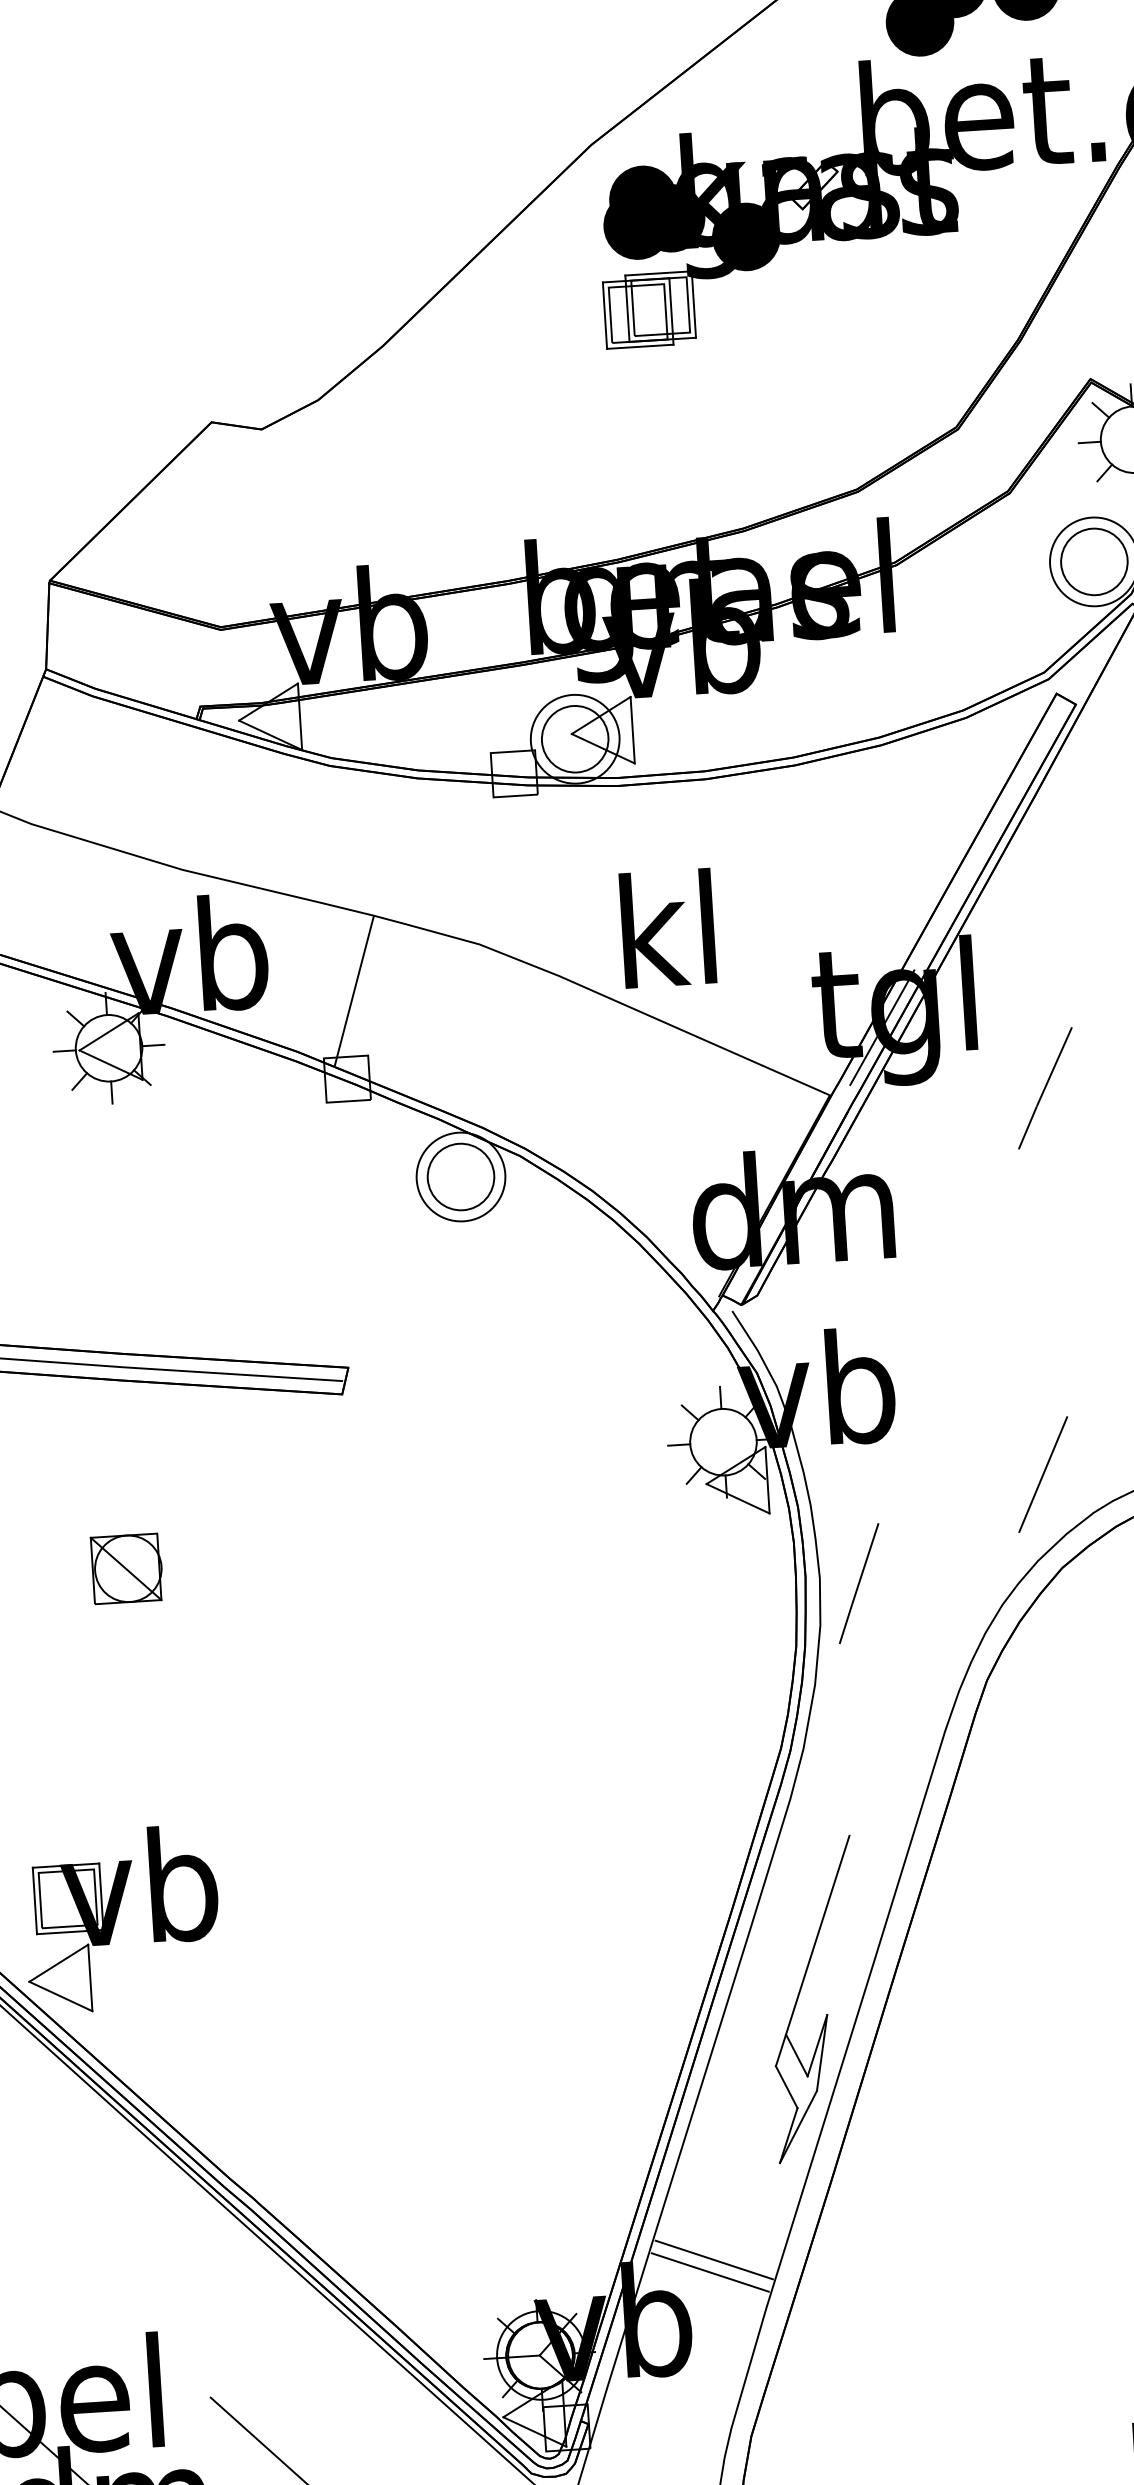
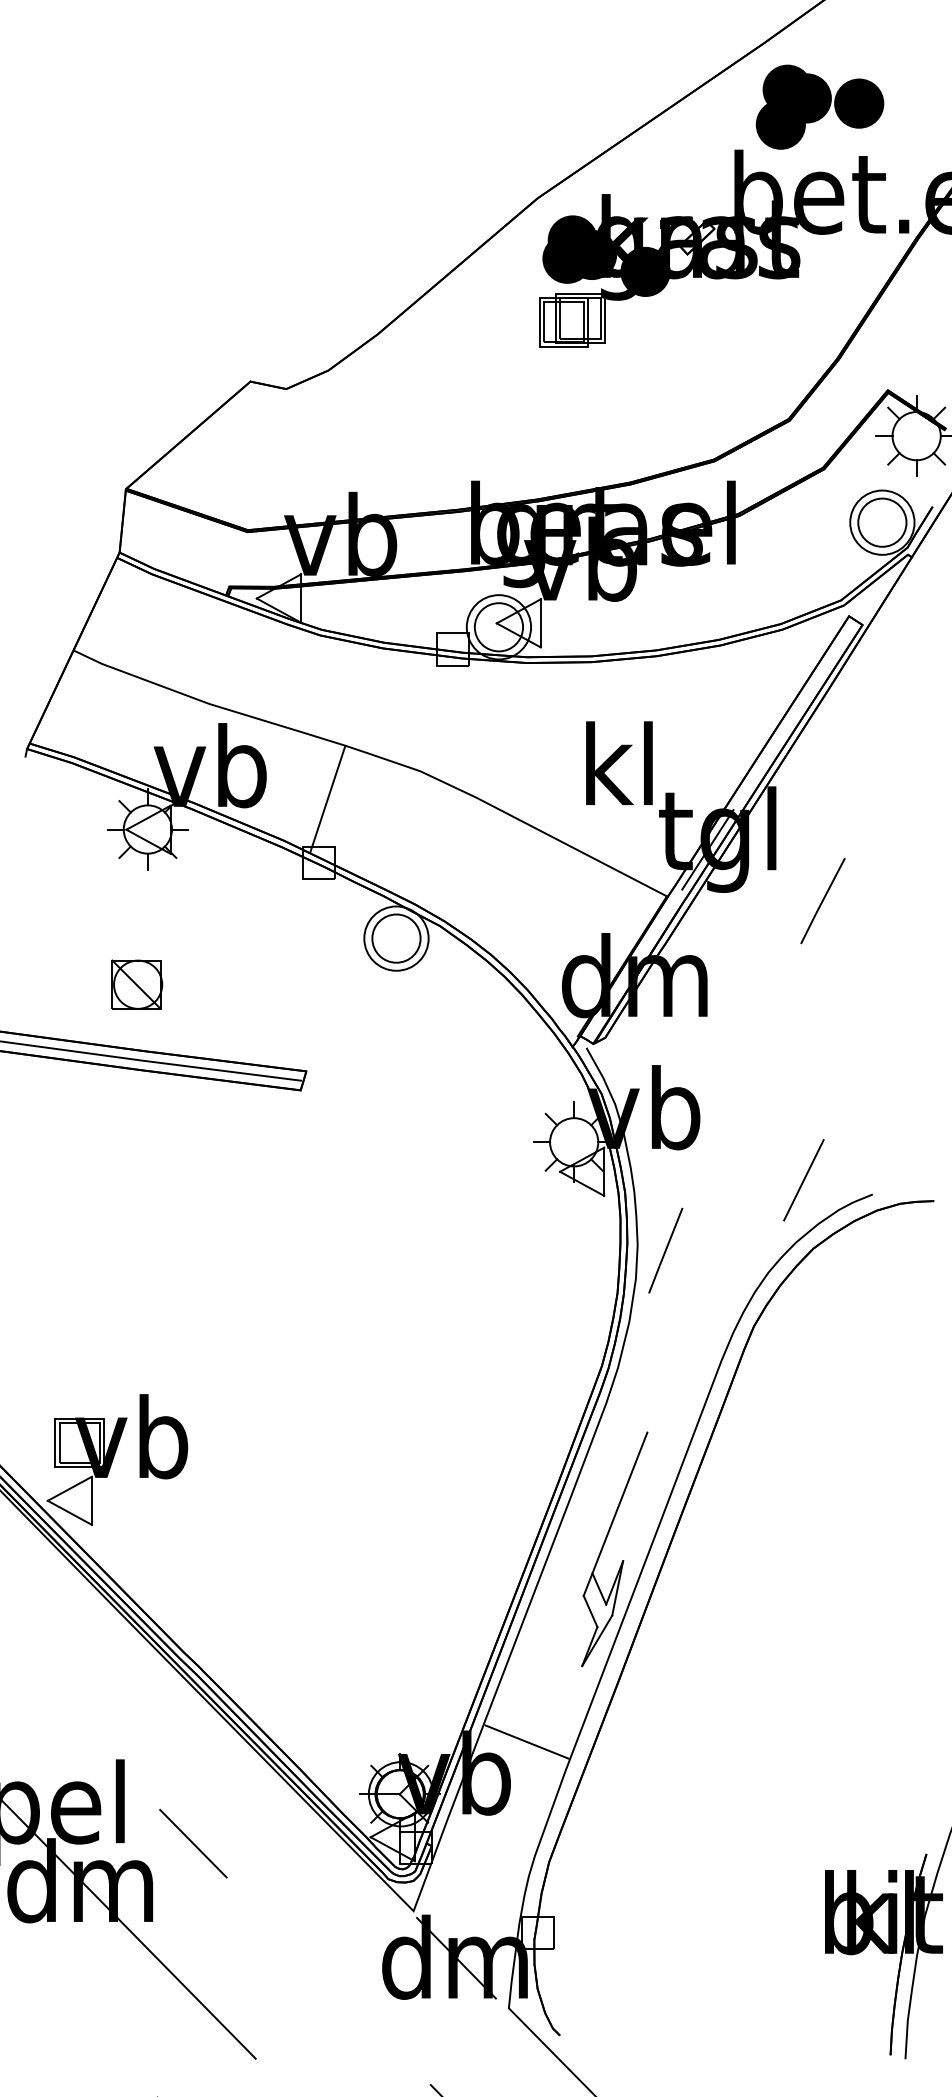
text: (668, 927) -> (619, 762), moved
part: (127, 1568) -> (137, 984), moved
line: (713, 2259) -> (529, 1732), removed

